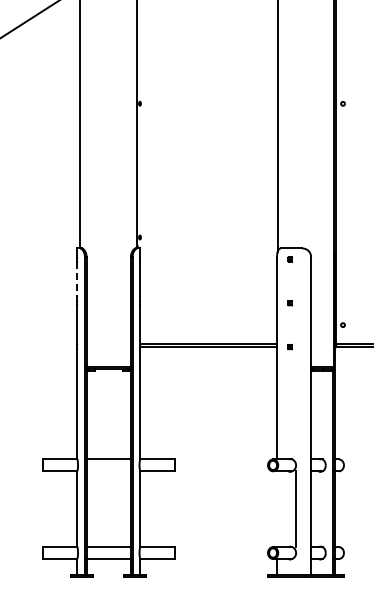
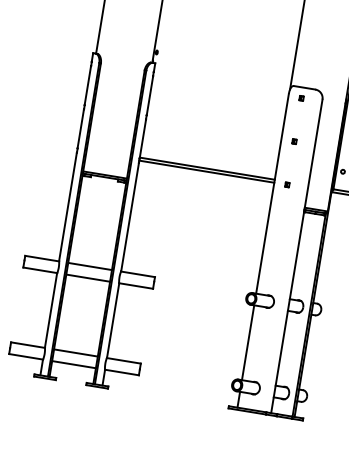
line: (77, 281) -> (87, 85), dashed -> solid
line: (108, 471) -> (87, 278), added
line: (296, 509) -> (248, 343), moved

